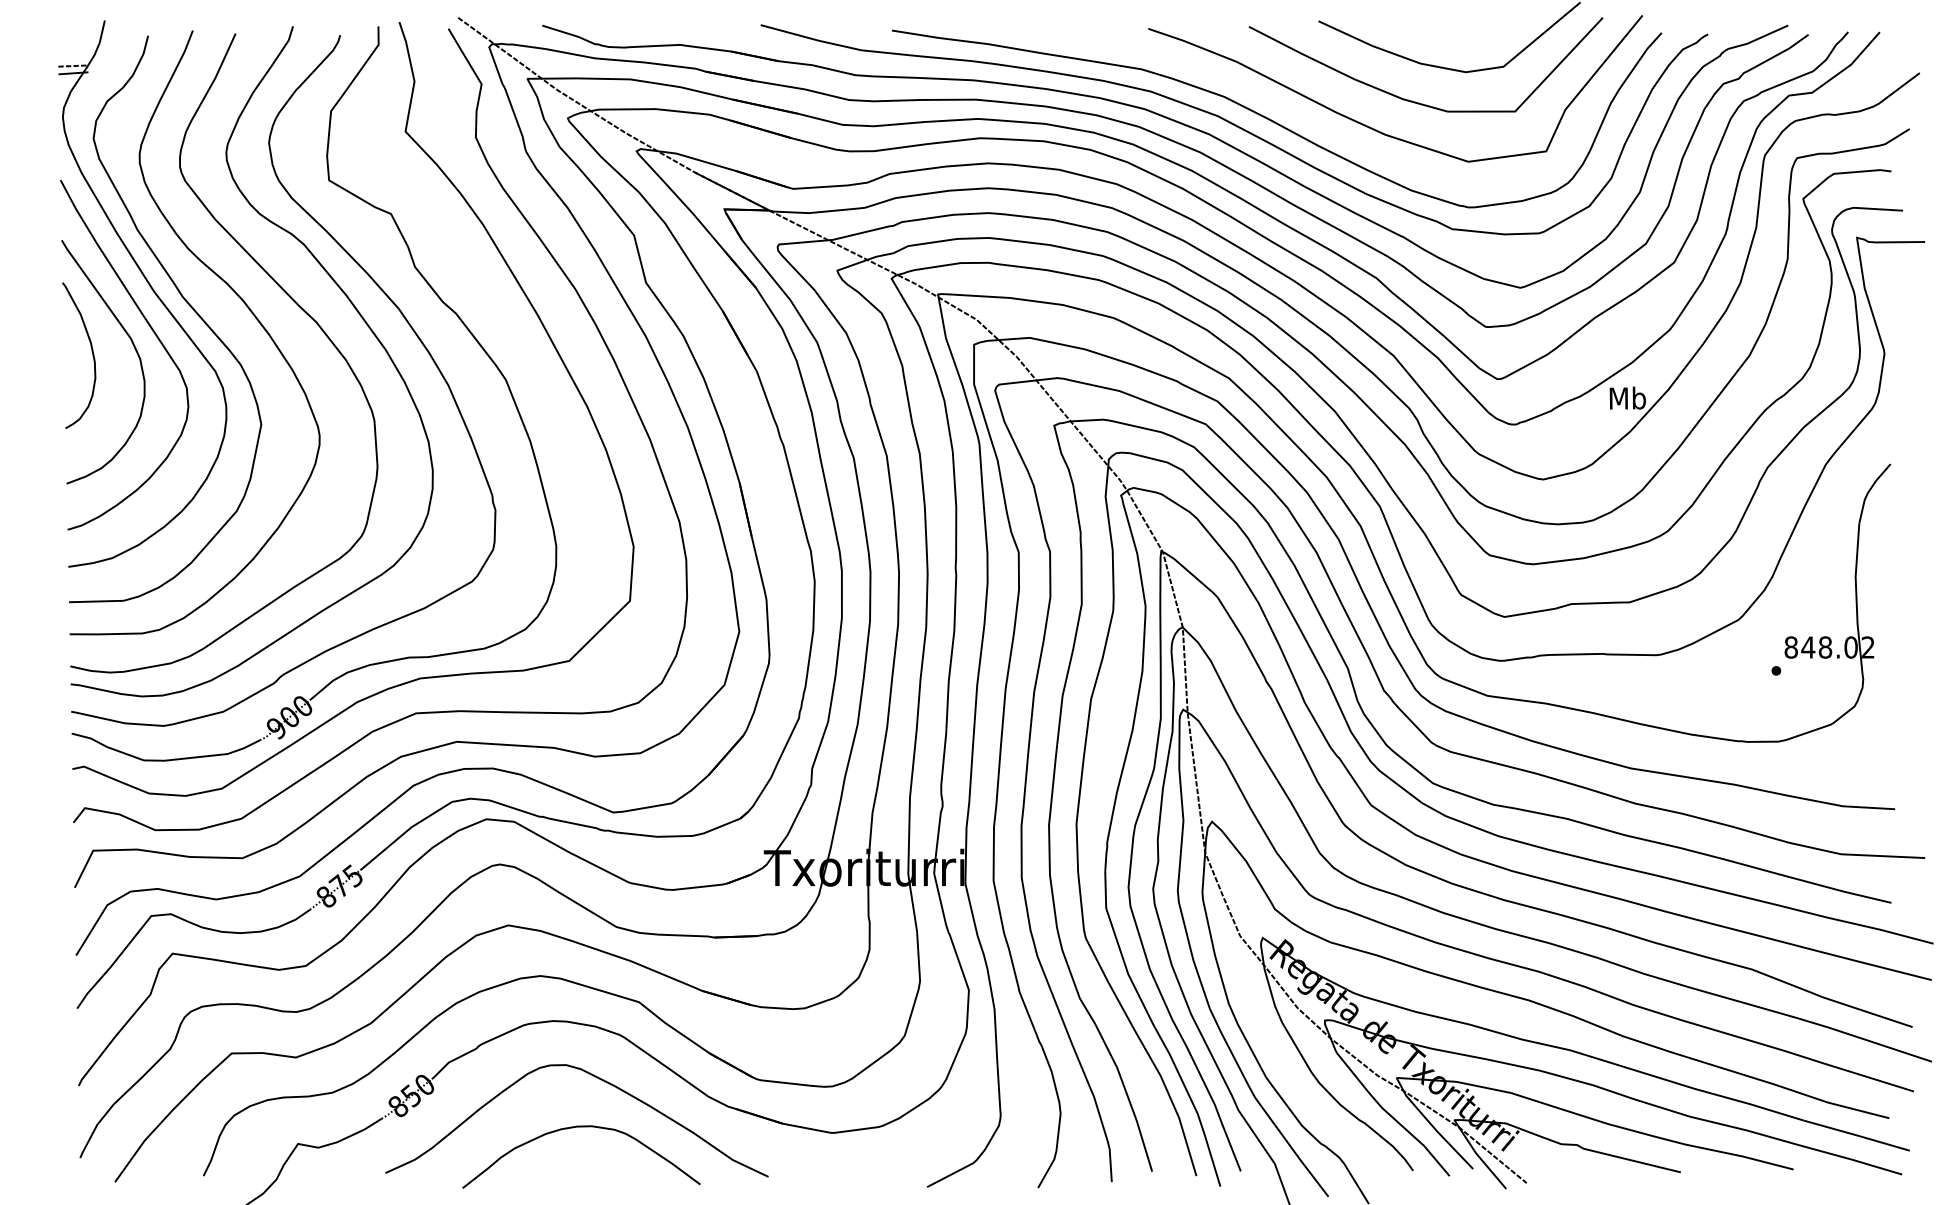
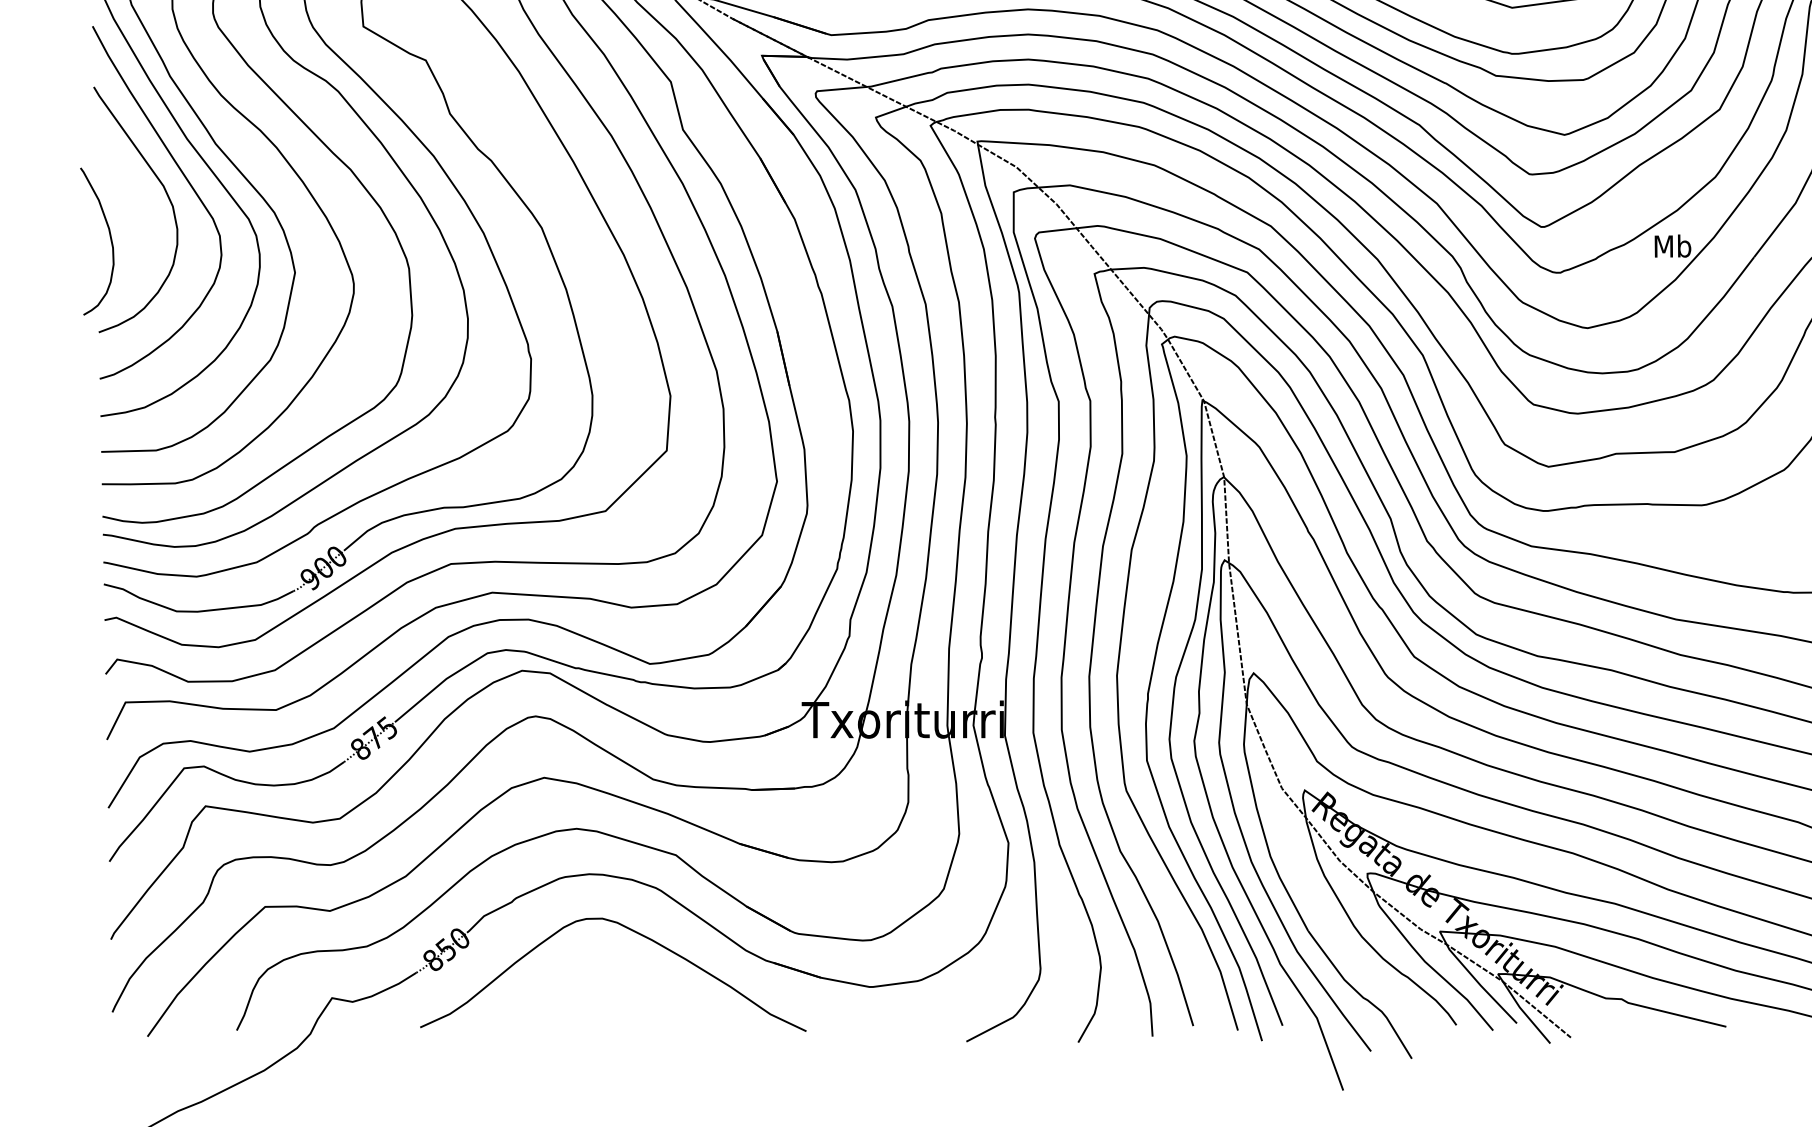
curve: (91, 351) -> (109, 237), moved
curve: (581, 1127) -> (617, 981), removed

